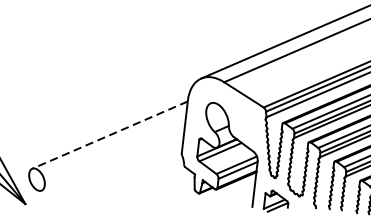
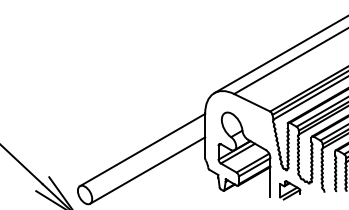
line: (109, 135) -> (142, 150), dashed -> solid
line: (112, 159) -> (147, 170), added

